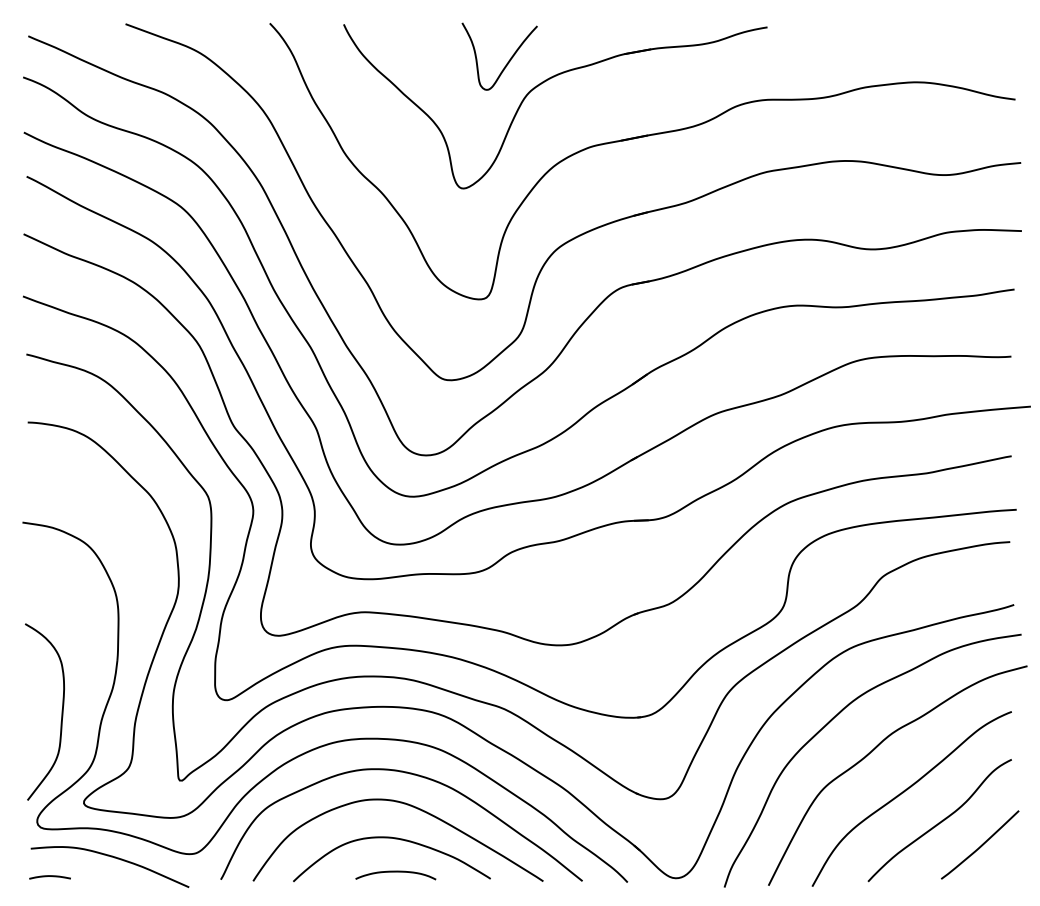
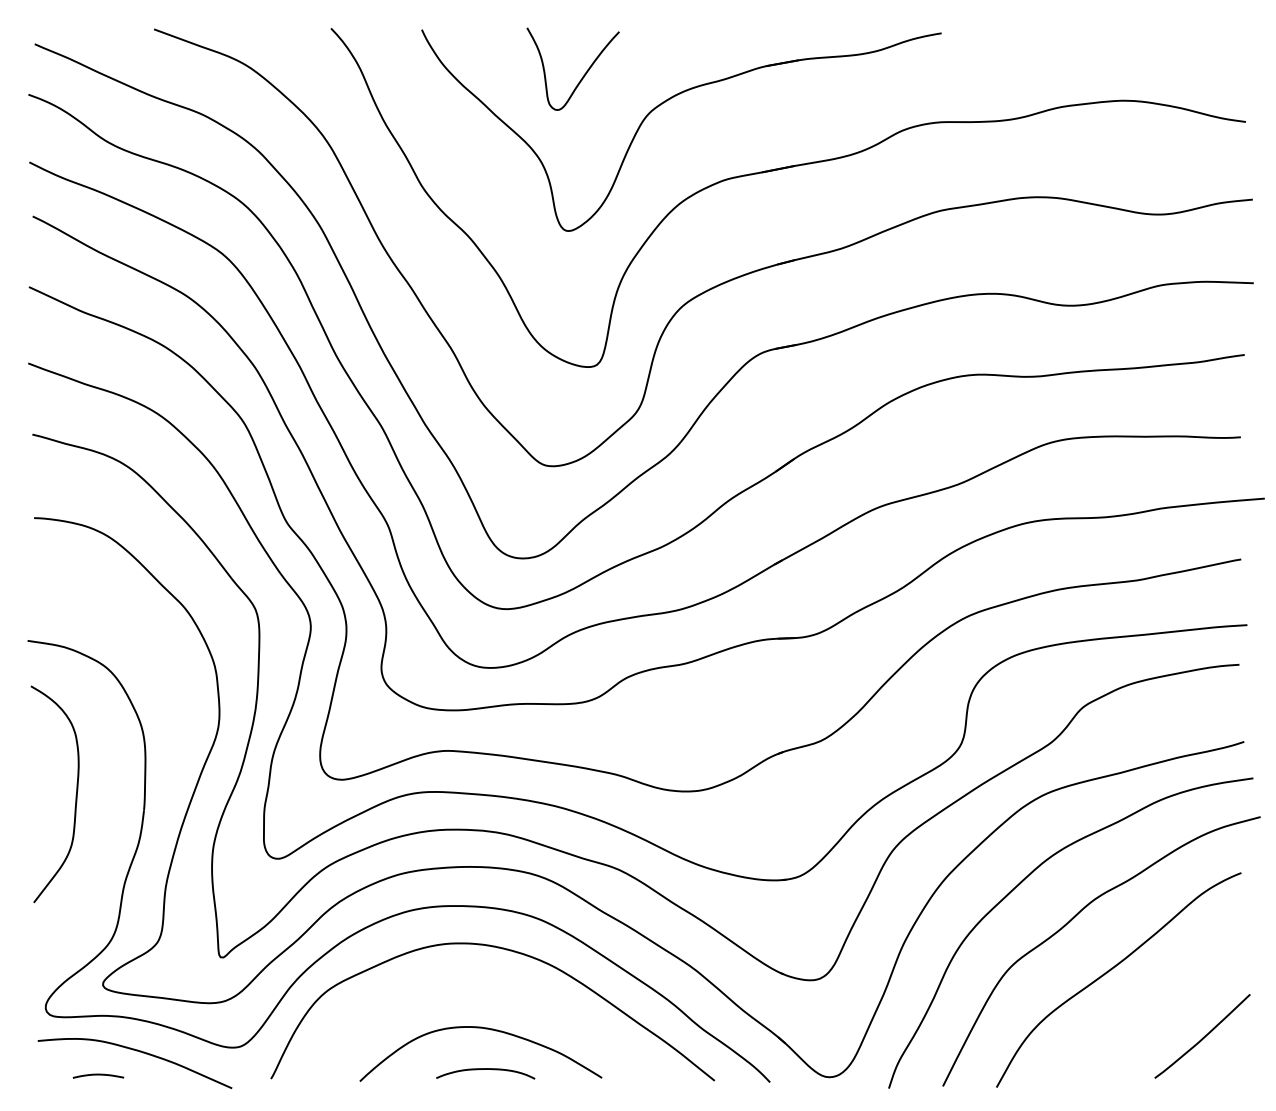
curve: (507, 62) -> (582, 76), moved
curve: (61, 713) -> (75, 795), moved
curve: (411, 806) -> (504, 989), removed
curve: (940, 821) -> (1153, 1007), removed
curve: (50, 876) -> (98, 1075), moved

